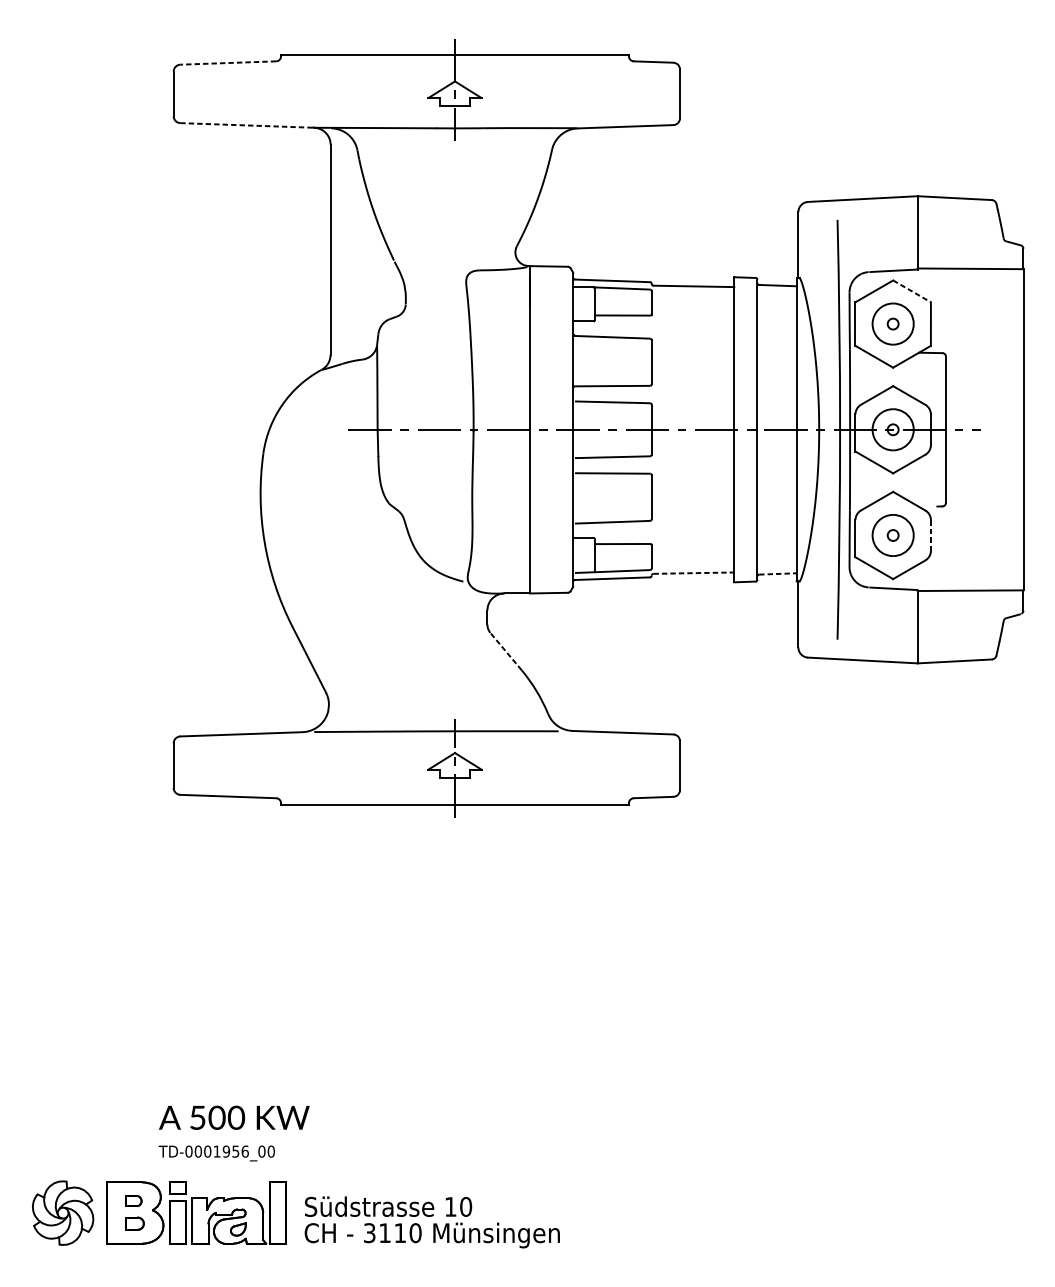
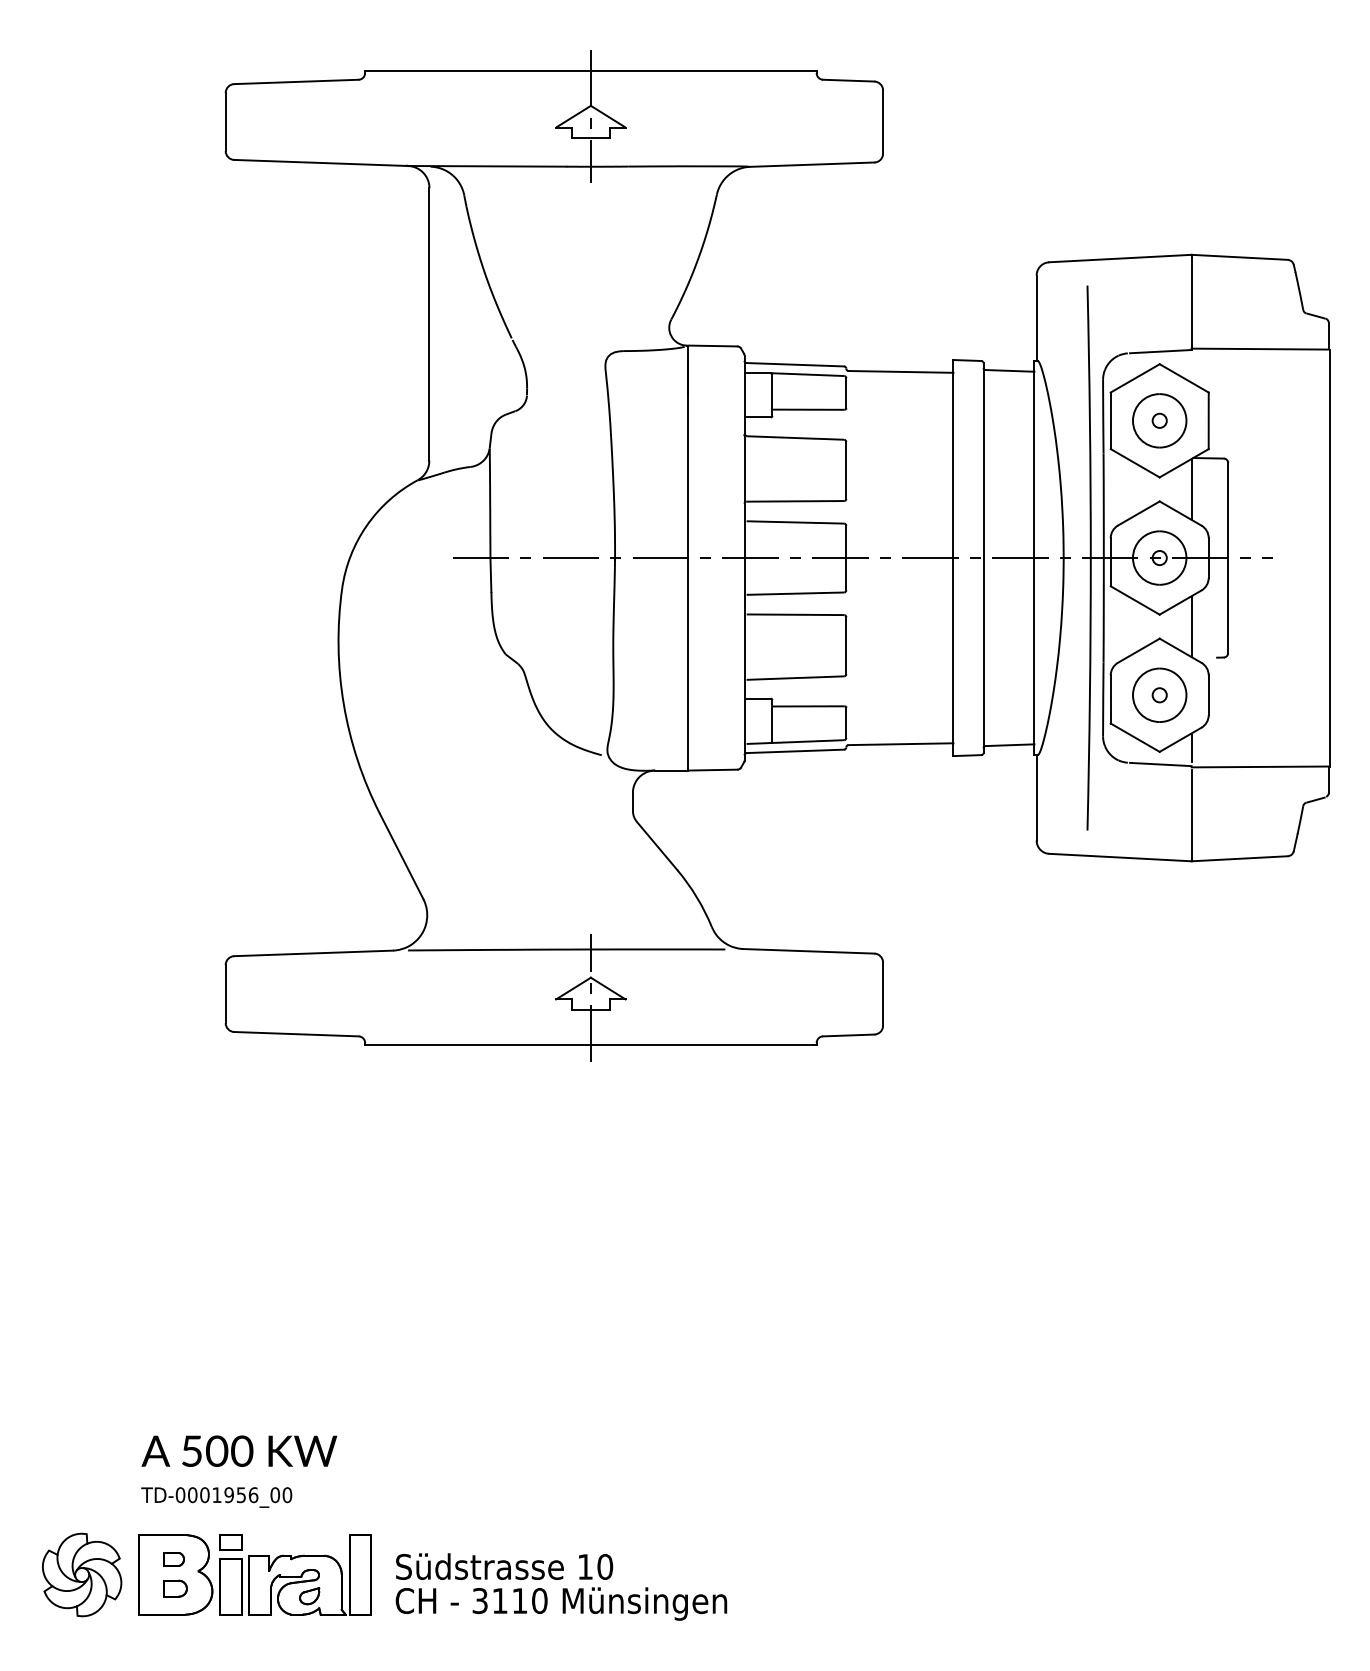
line: (227, 62) -> (295, 81), dashed -> solid
line: (247, 125) -> (321, 162), dashed -> solid
line: (912, 291) -> (1184, 378), dashed -> solid
line: (917, 376) -> (1191, 489), added
line: (917, 482) -> (1191, 626), added
line: (930, 535) -> (1208, 695), dashed -> solid
line: (694, 573) -> (901, 744), dashed -> solid
line: (778, 574) -> (1010, 745), dashed -> solid
line: (917, 575) -> (1191, 747), added
line: (505, 651) -> (656, 845), dashed -> solid
text: (234, 1133) -> (239, 1471), moved

